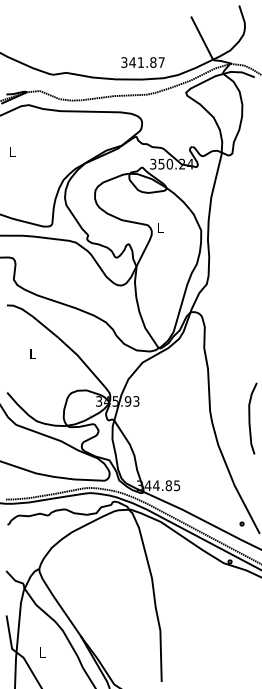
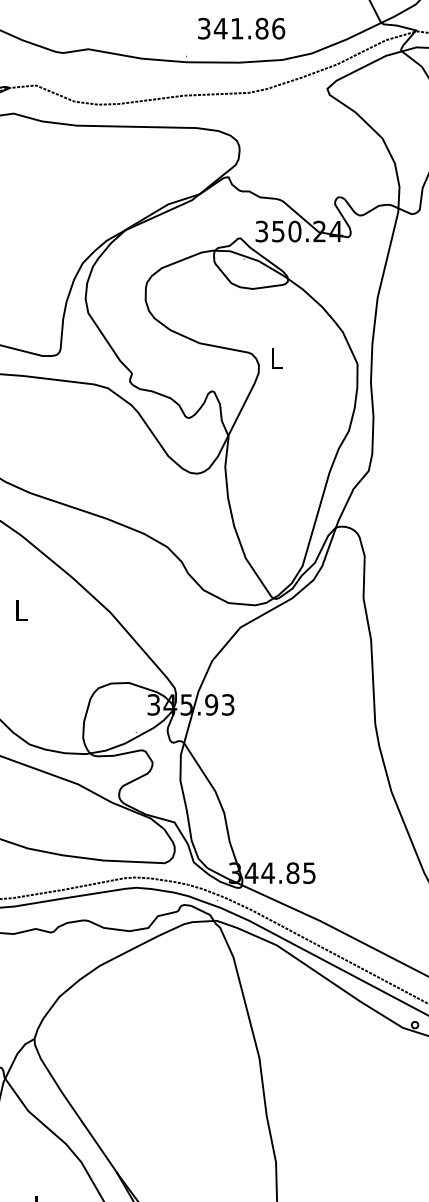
text: (161, 62) -> (278, 28), 341.87 -> 341.86

